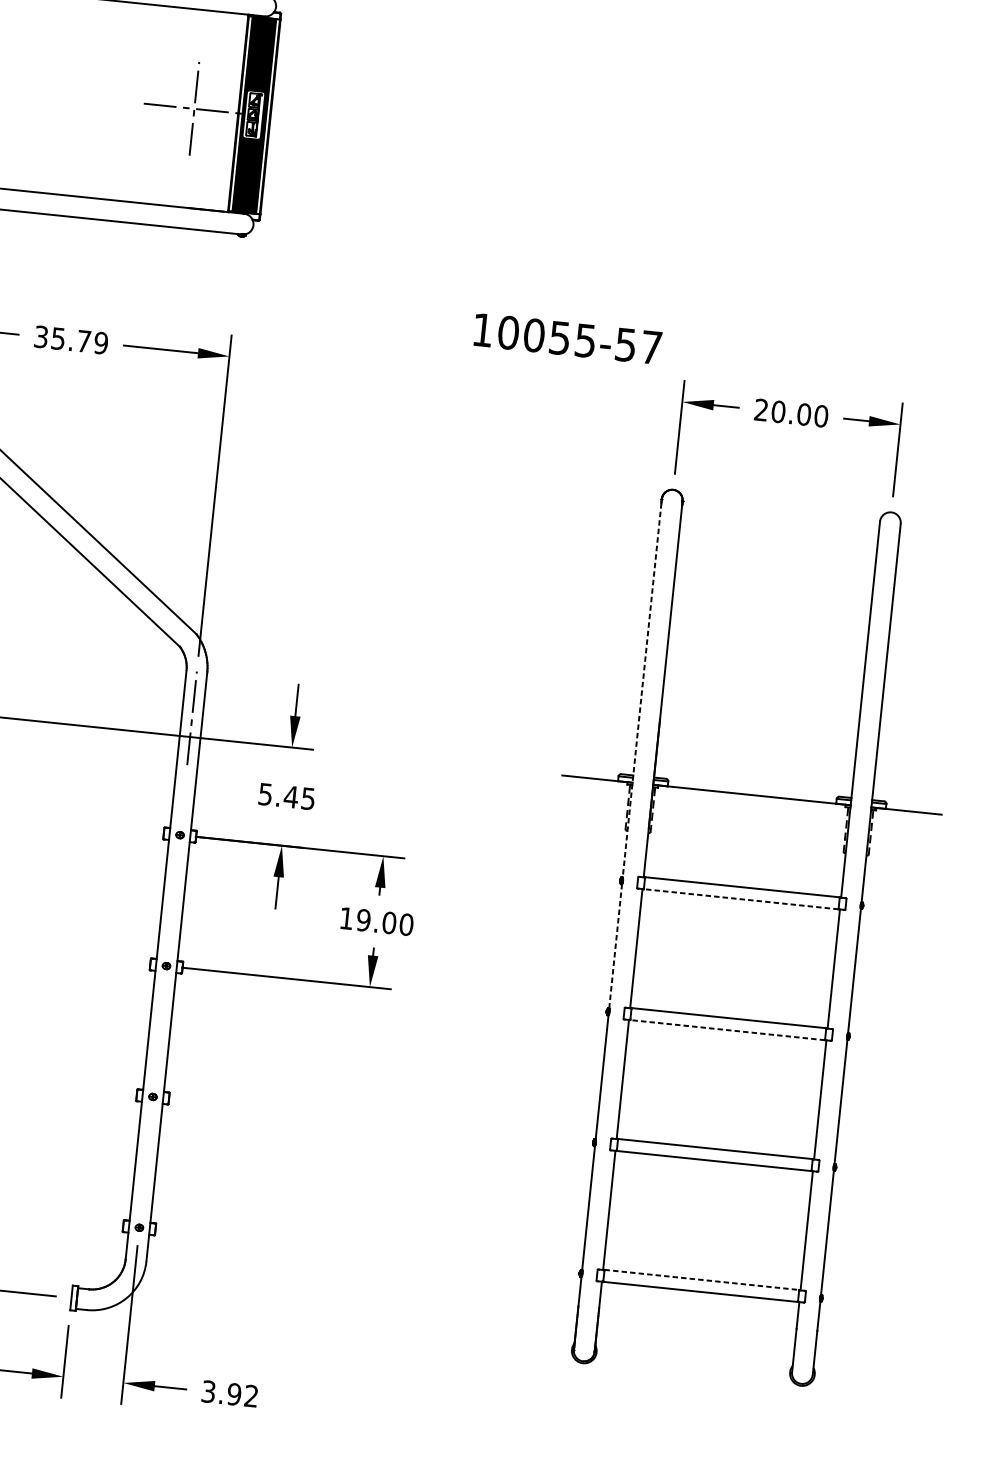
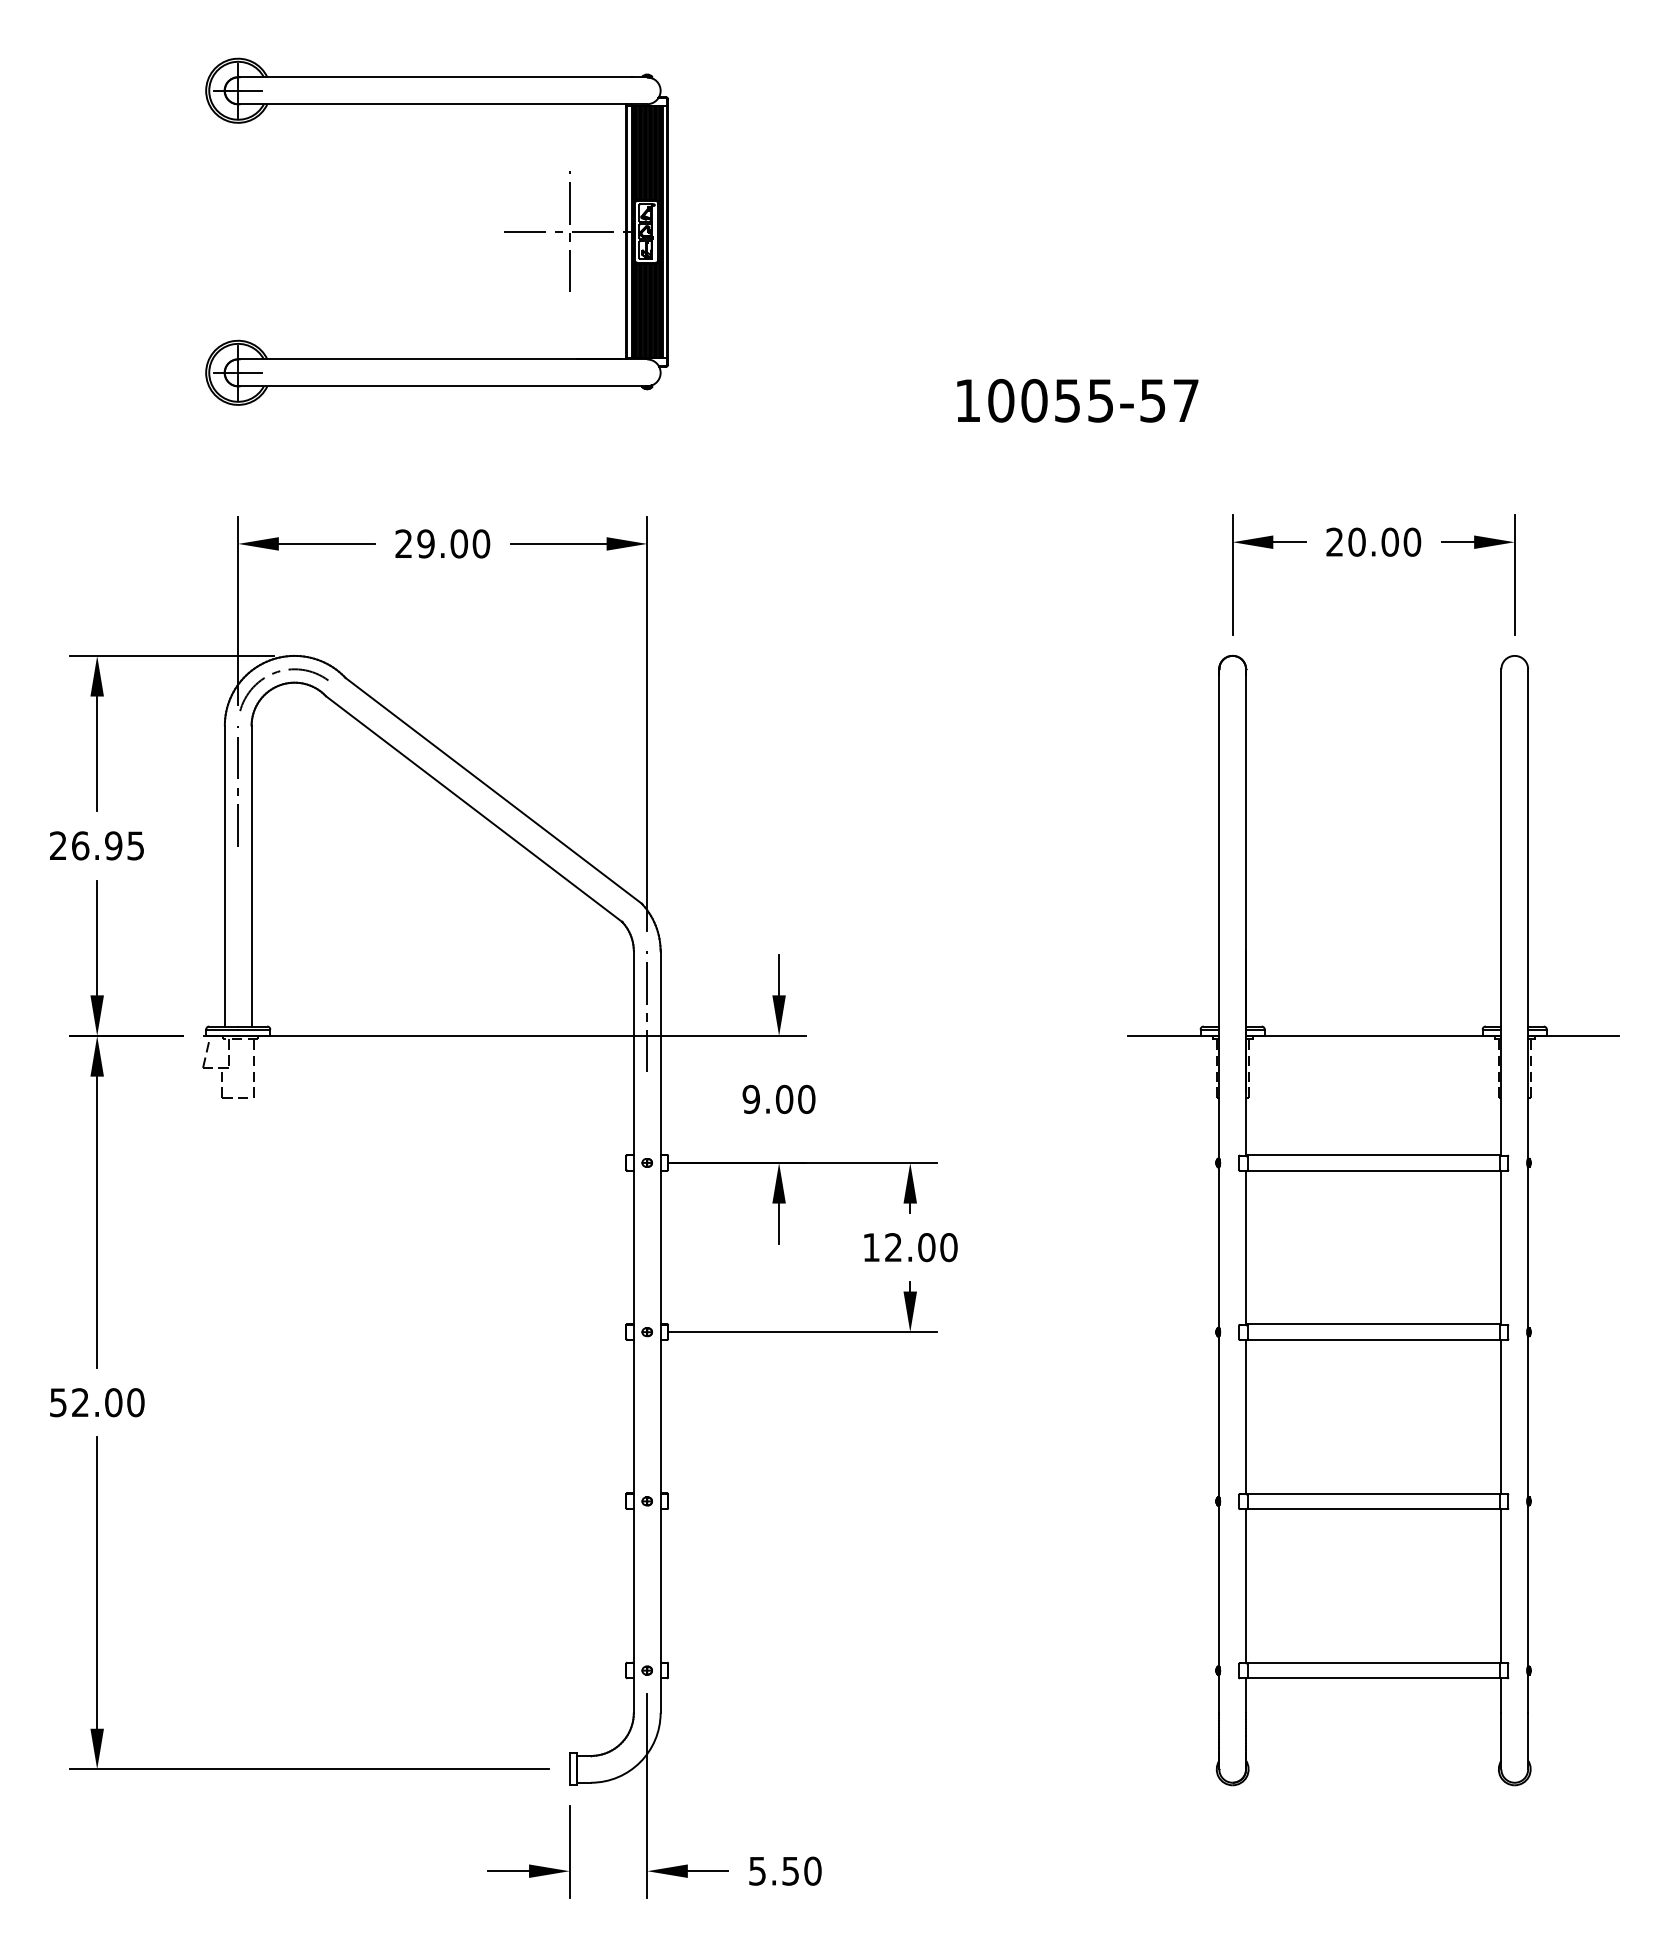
text: (567, 338) -> (1077, 400), moved
text: (71, 339) -> (442, 543), 35.79 -> 29.00
line: (642, 691) -> (1219, 917), dashed -> solid
text: (286, 796) -> (778, 1099), 5.45 -> 9.00
line: (741, 899) -> (1373, 1170), dashed -> solid
text: (363, 920) -> (893, 1247), 19.00 -> 12.00
line: (615, 946) -> (1219, 1247), dashed -> solid
line: (727, 1029) -> (1373, 1339), dashed -> solid
line: (701, 1279) -> (1373, 1662), dashed -> solid
text: (230, 1393) -> (785, 1870), 3.92 -> 5.50

